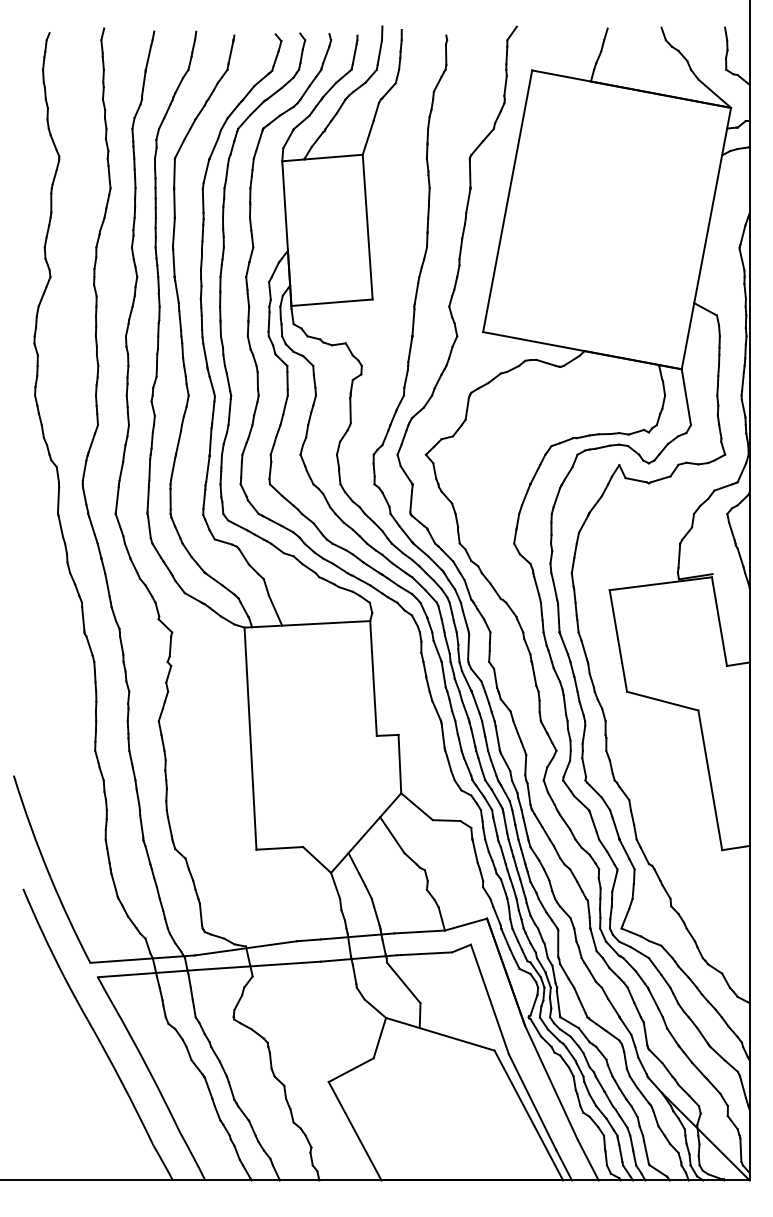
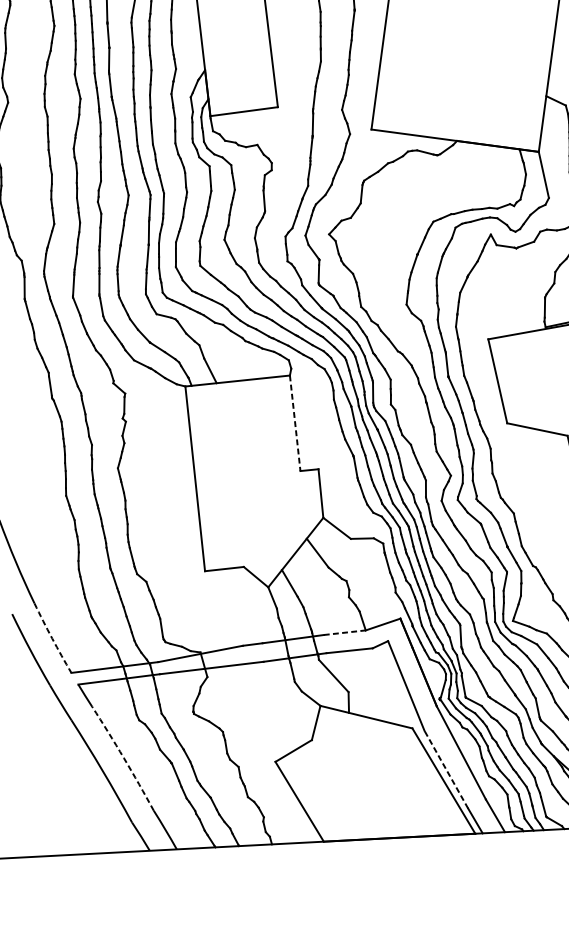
line: (373, 678) -> (295, 423), solid -> dashed
arc: (69, 920) -> (52, 638), solid -> dashed
line: (420, 931) -> (345, 632), solid -> dashed
arc: (147, 1068) -> (123, 758), solid -> dashed
line: (532, 1101) -> (446, 769), solid -> dashed

